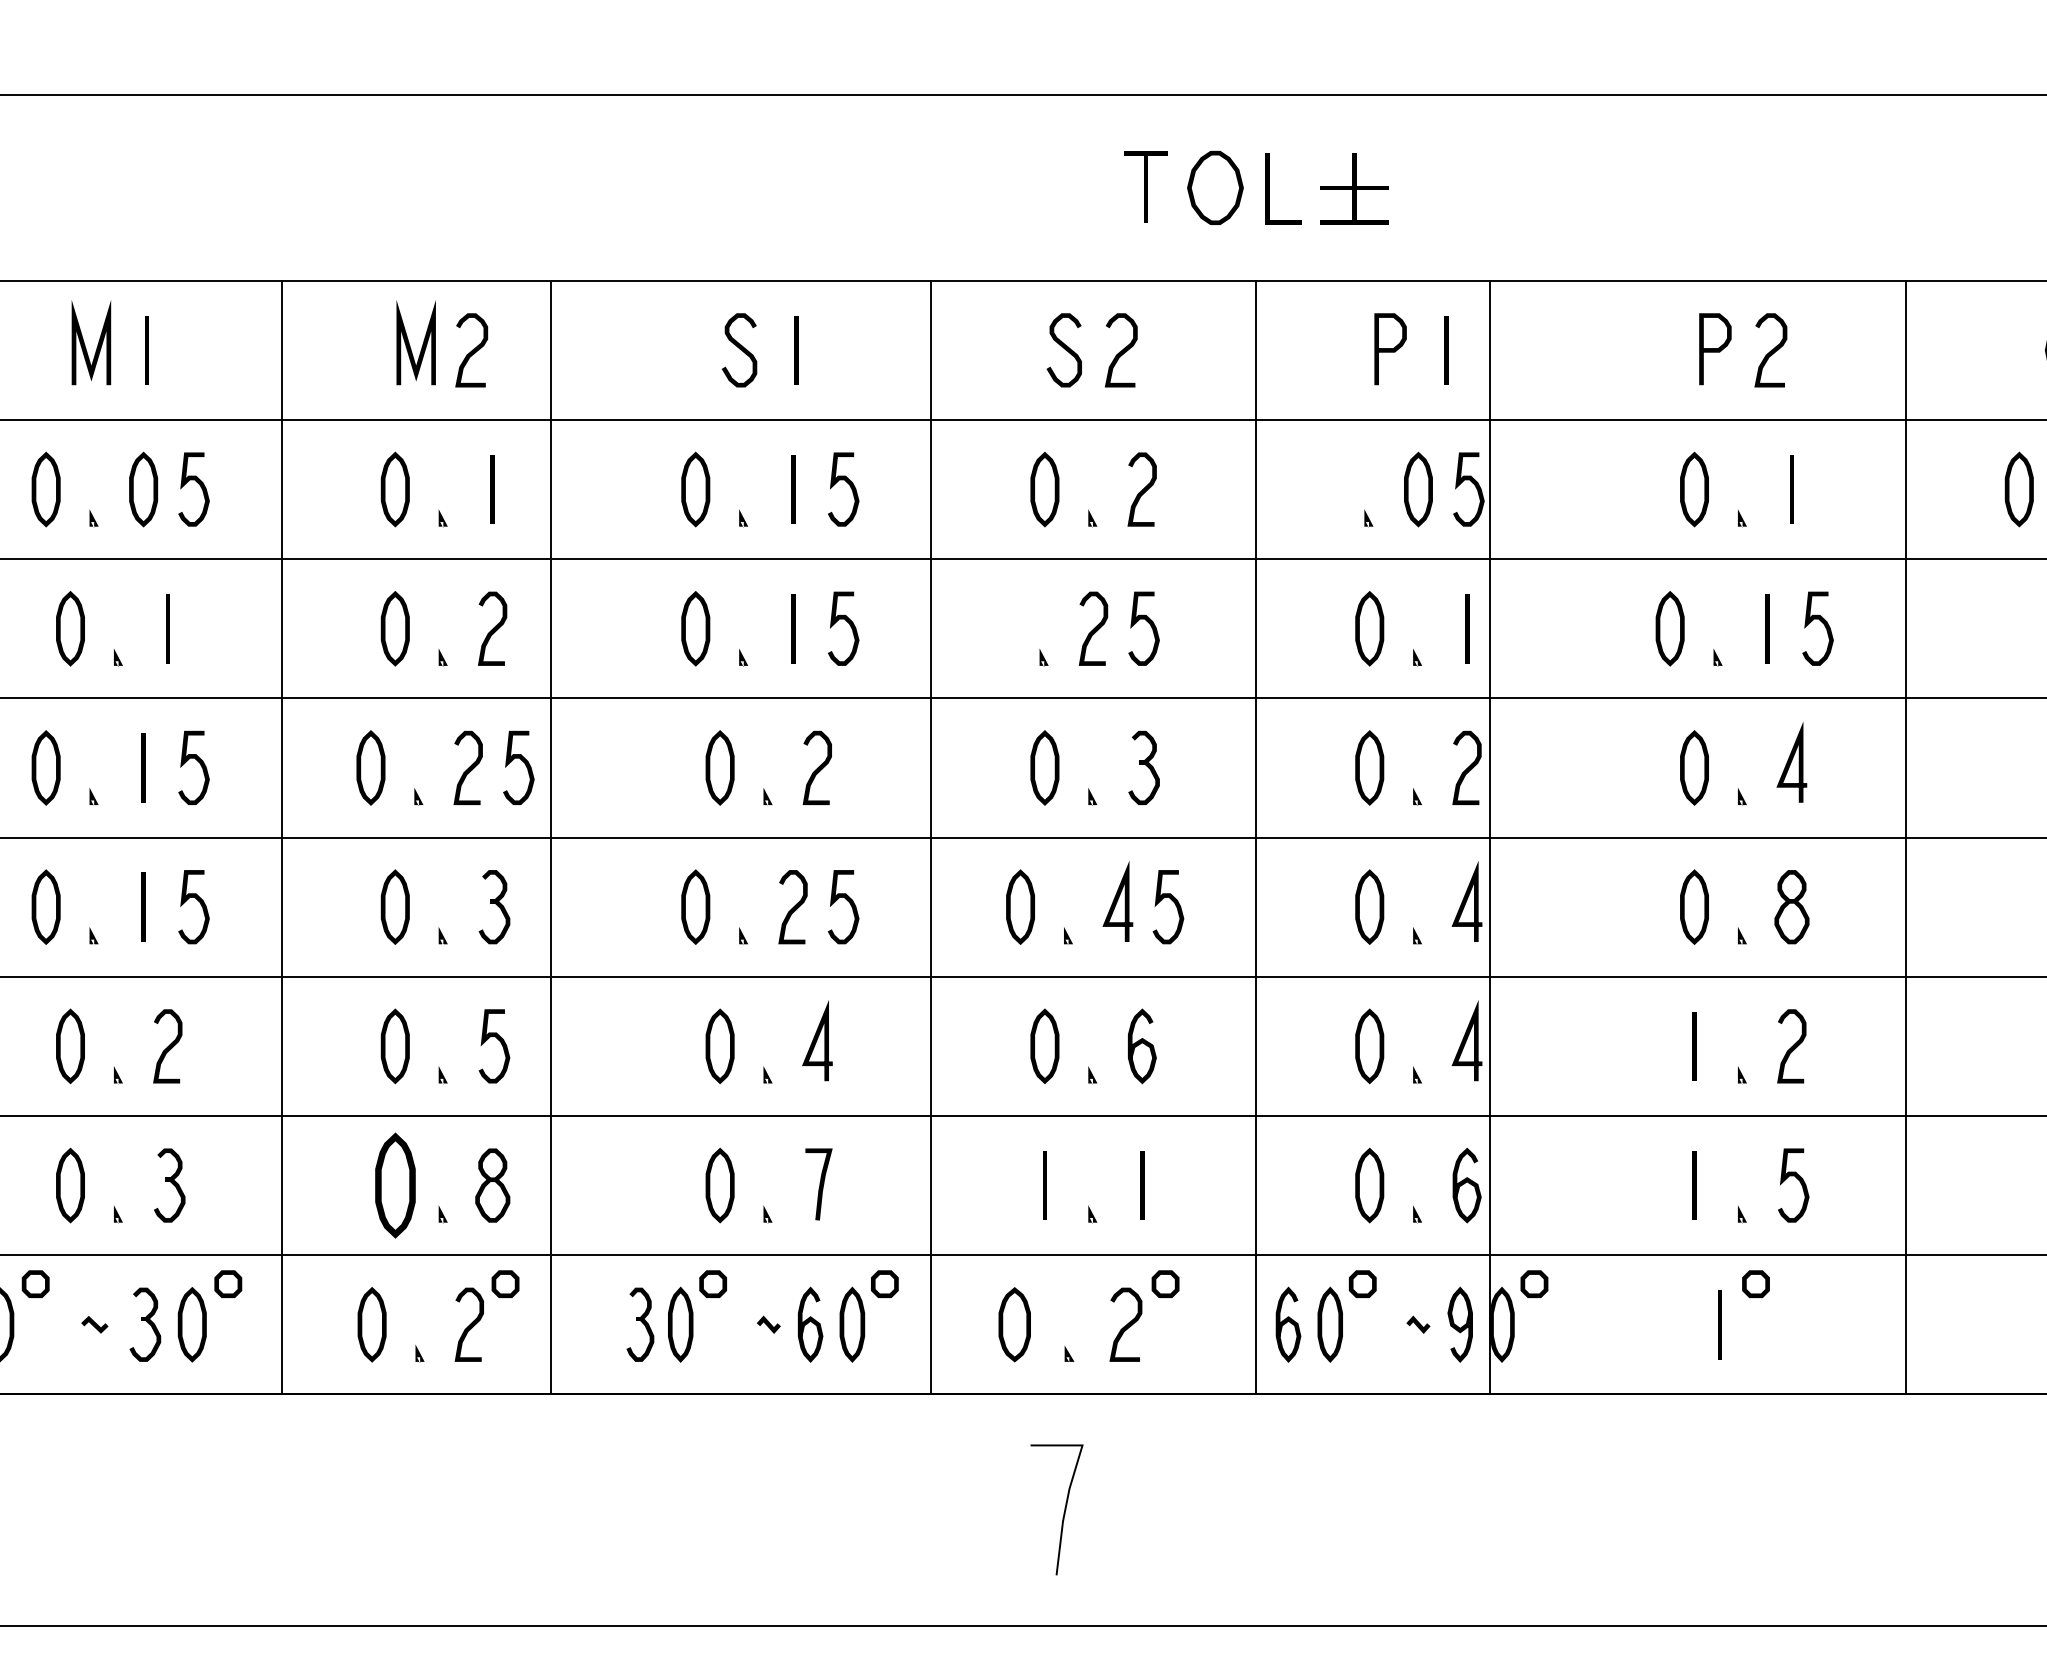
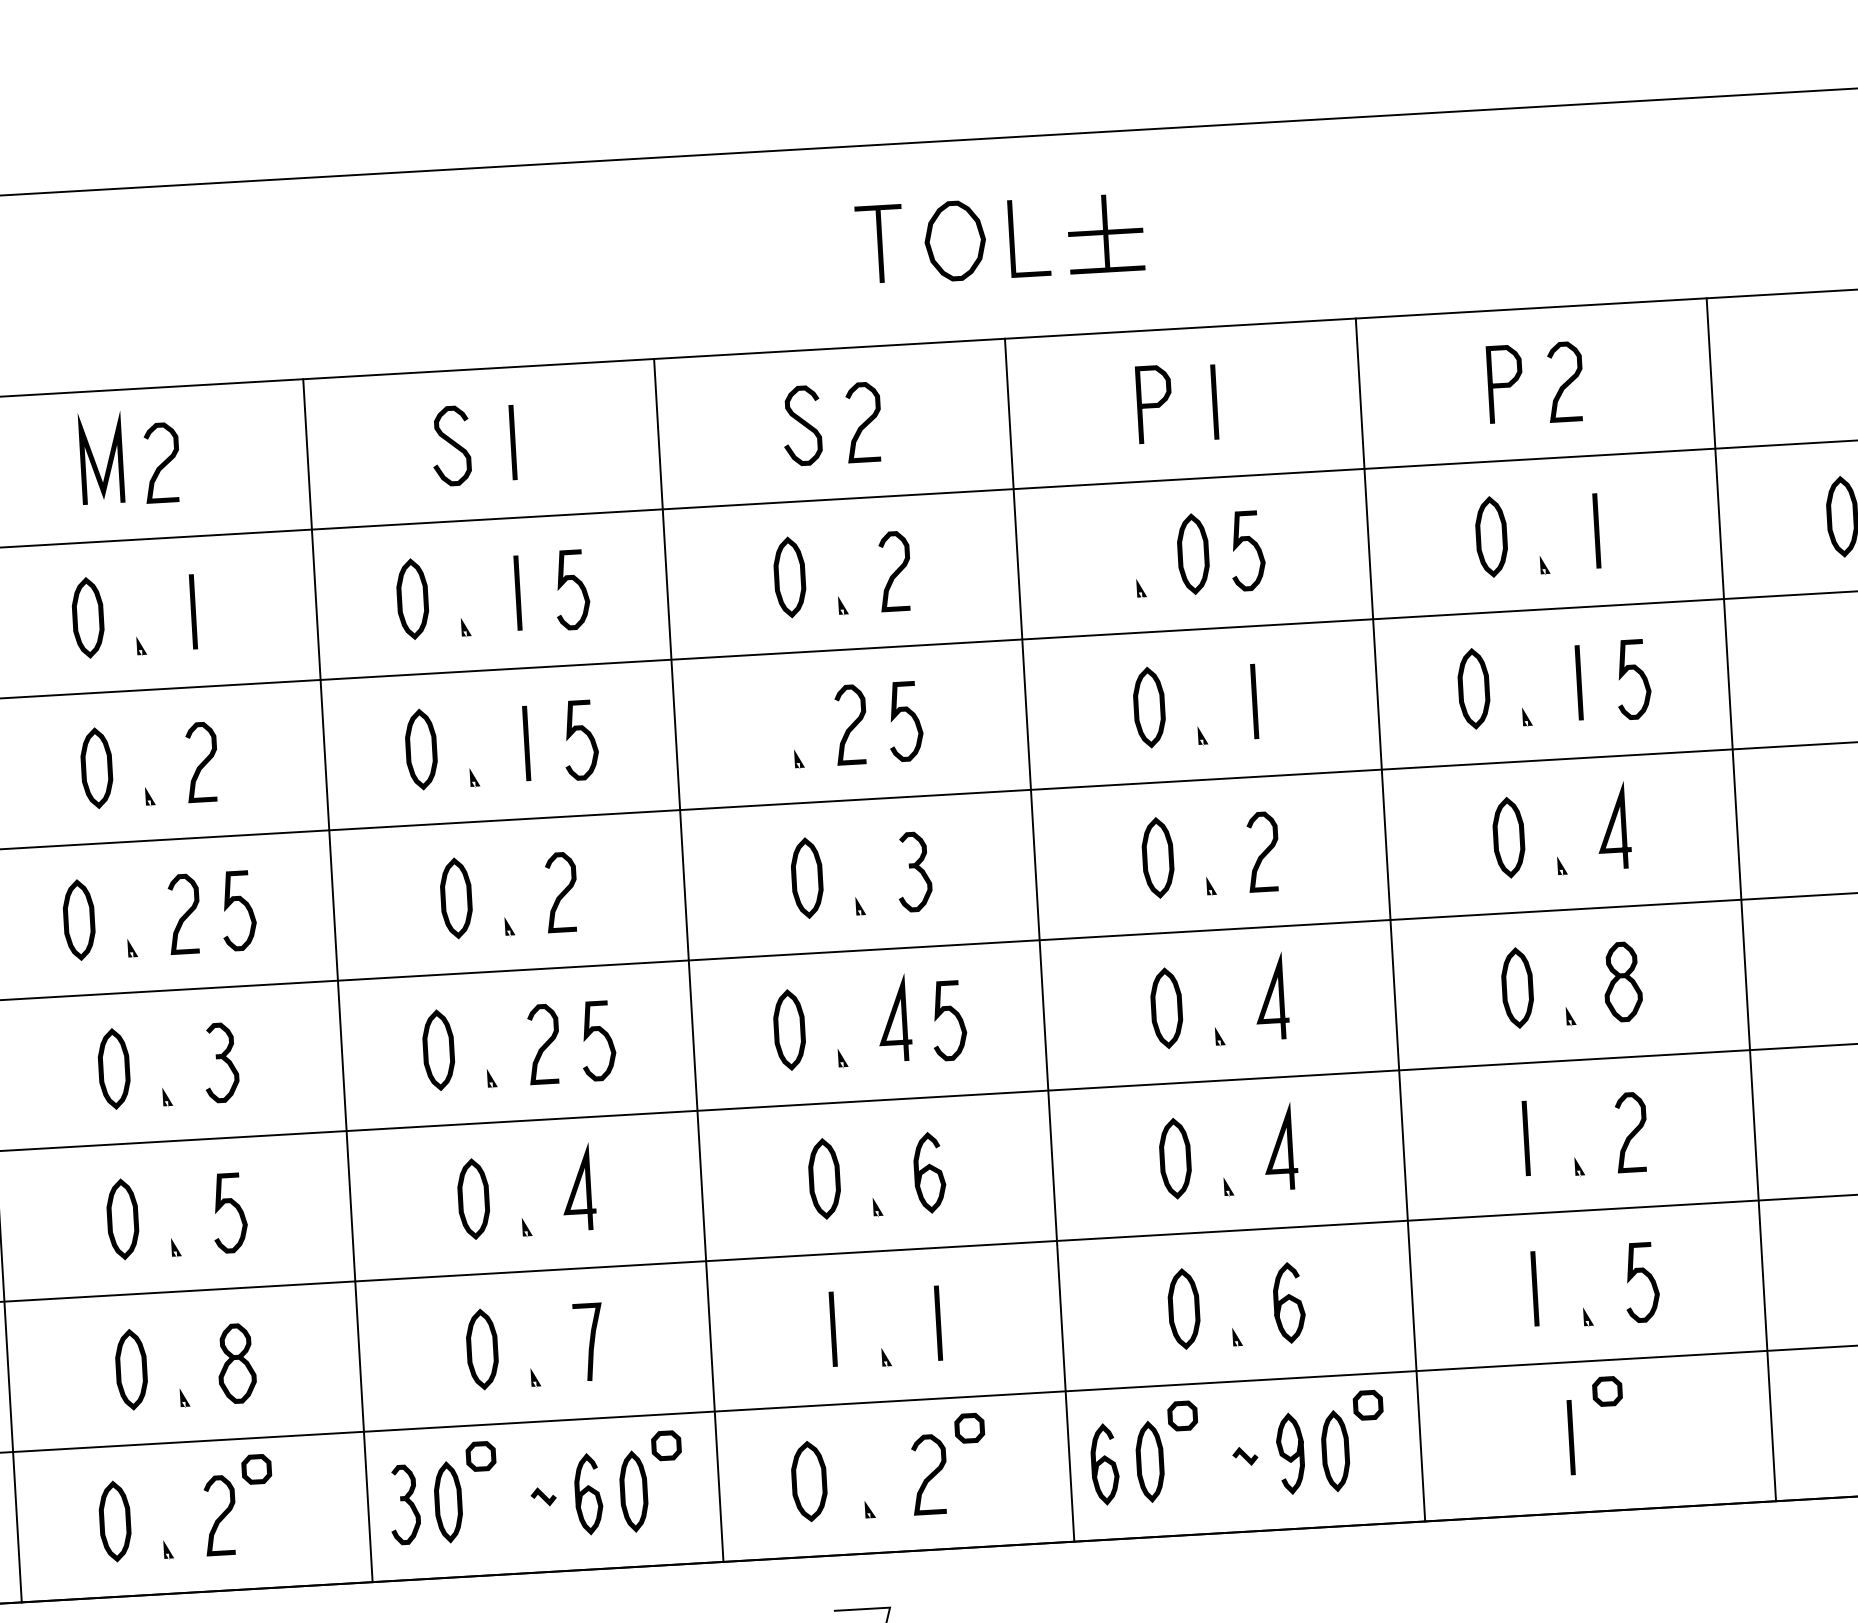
line: (551, 837) -> (337, 980), moved
line: (1489, 837) -> (1390, 919), moved
part: (394, 1185) -> (130, 1369), size x0.71

